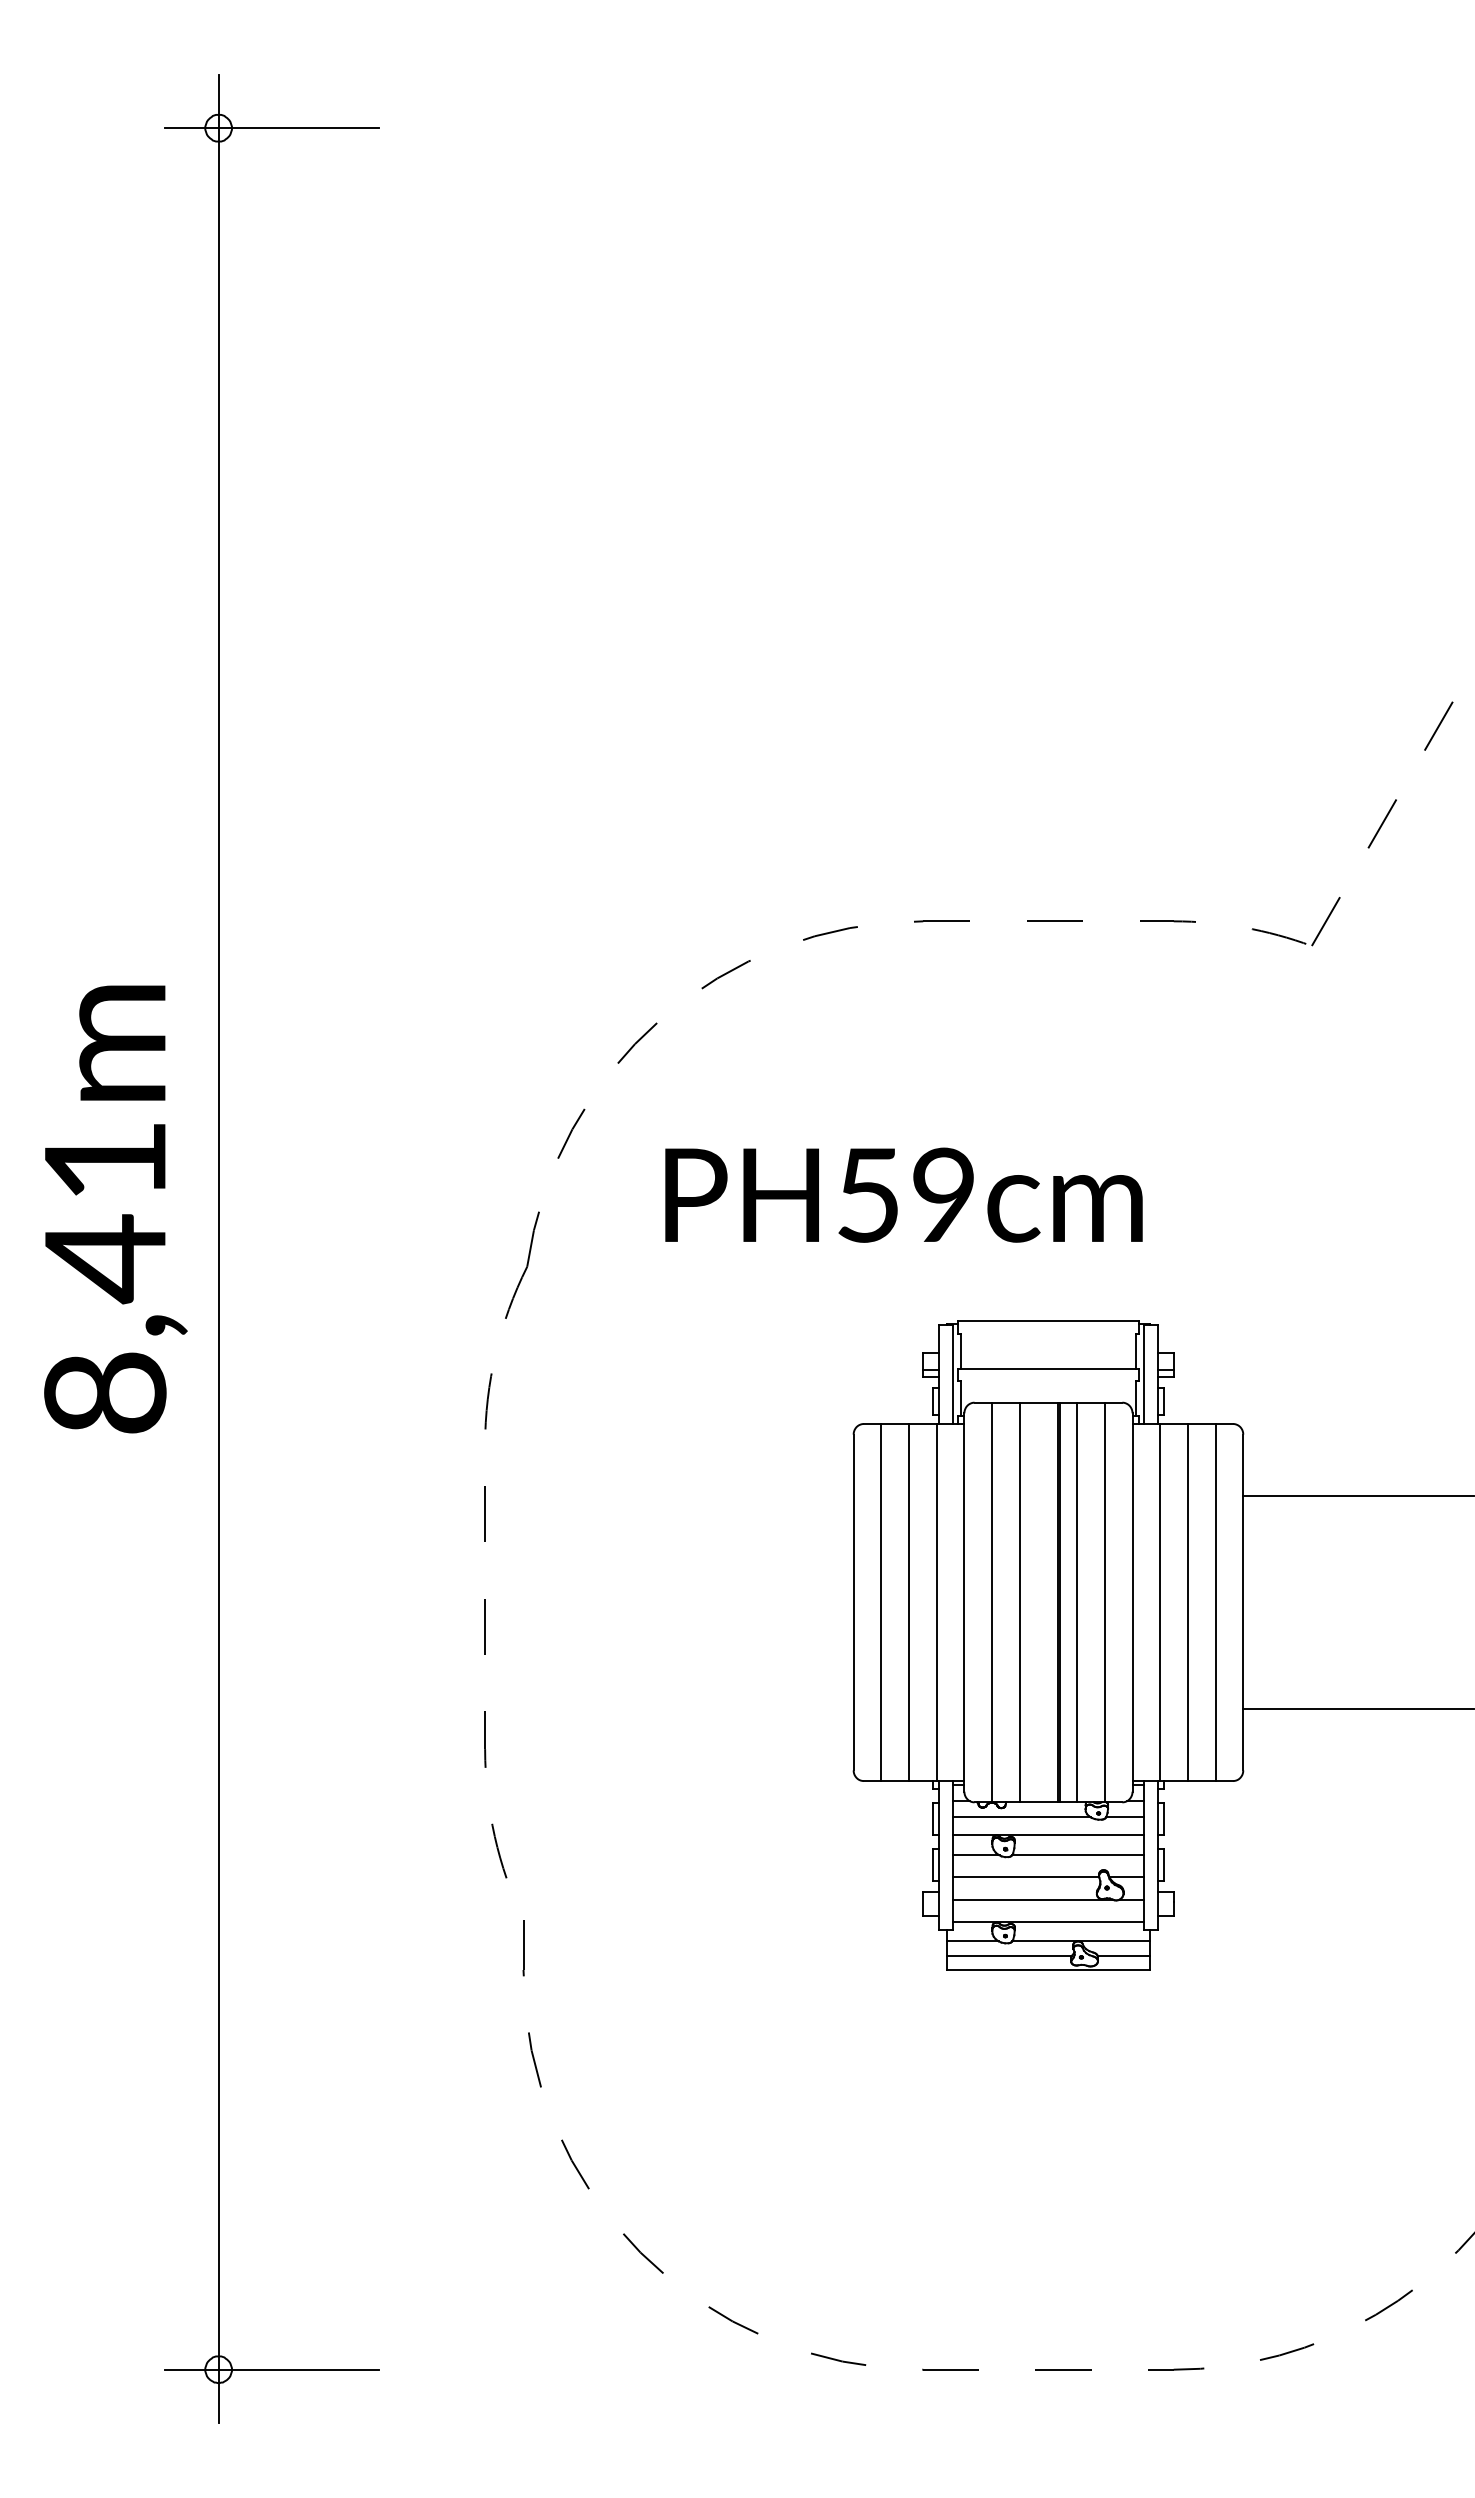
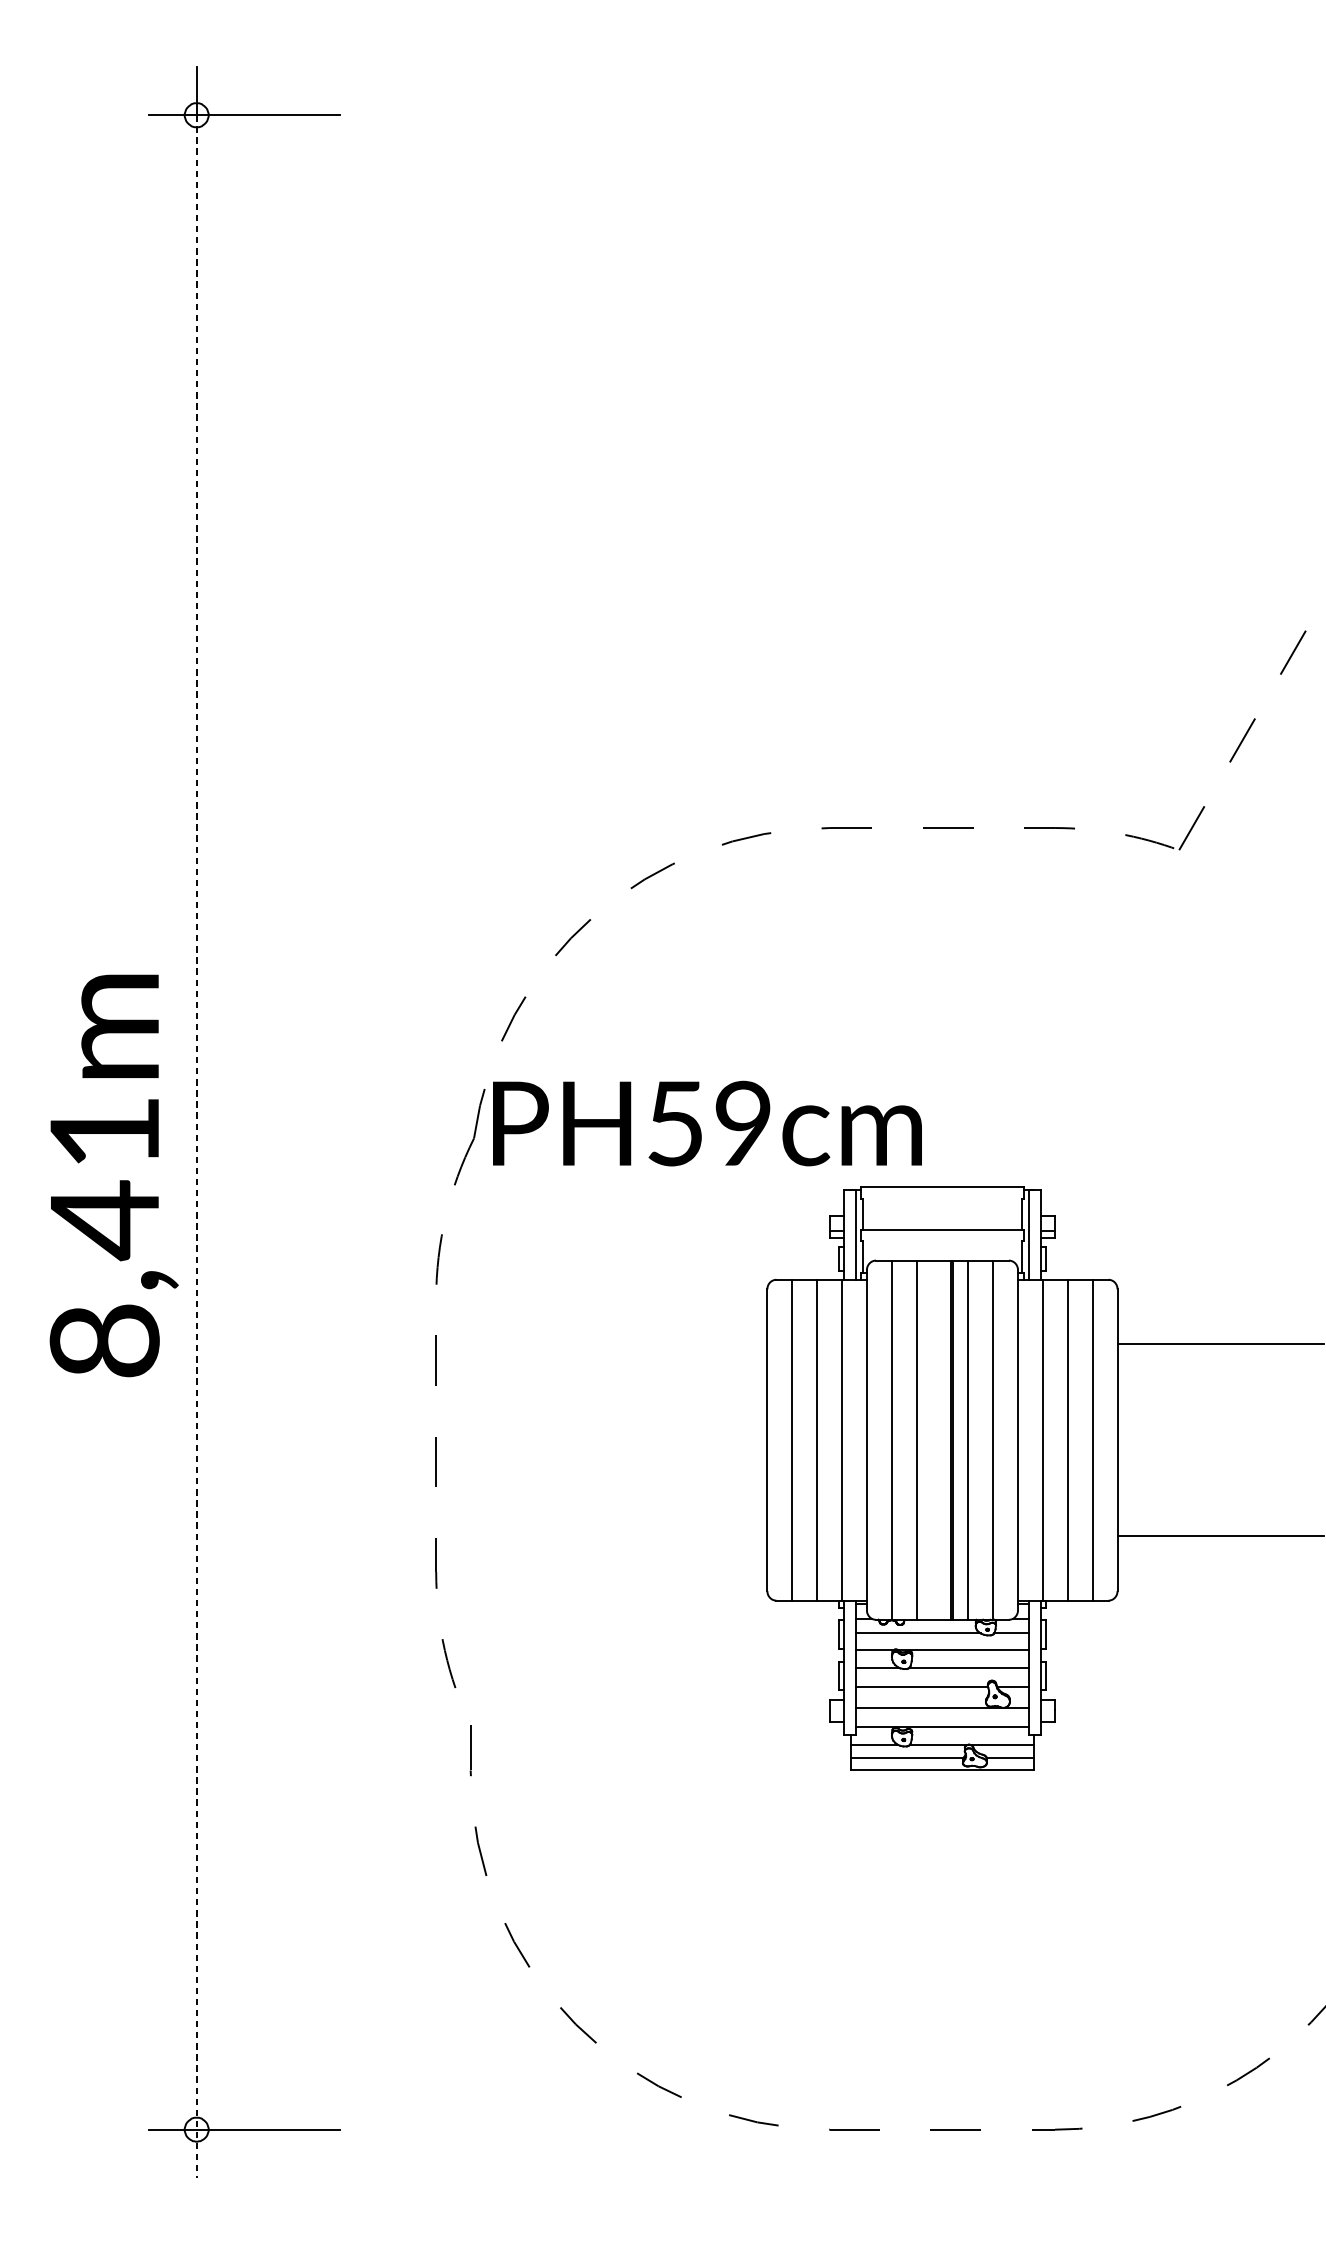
text: (903, 1194) -> (707, 1122), moved
text: (115, 1209) -> (113, 1175), moved
line: (218, 1276) -> (196, 1147), solid -> dashed

